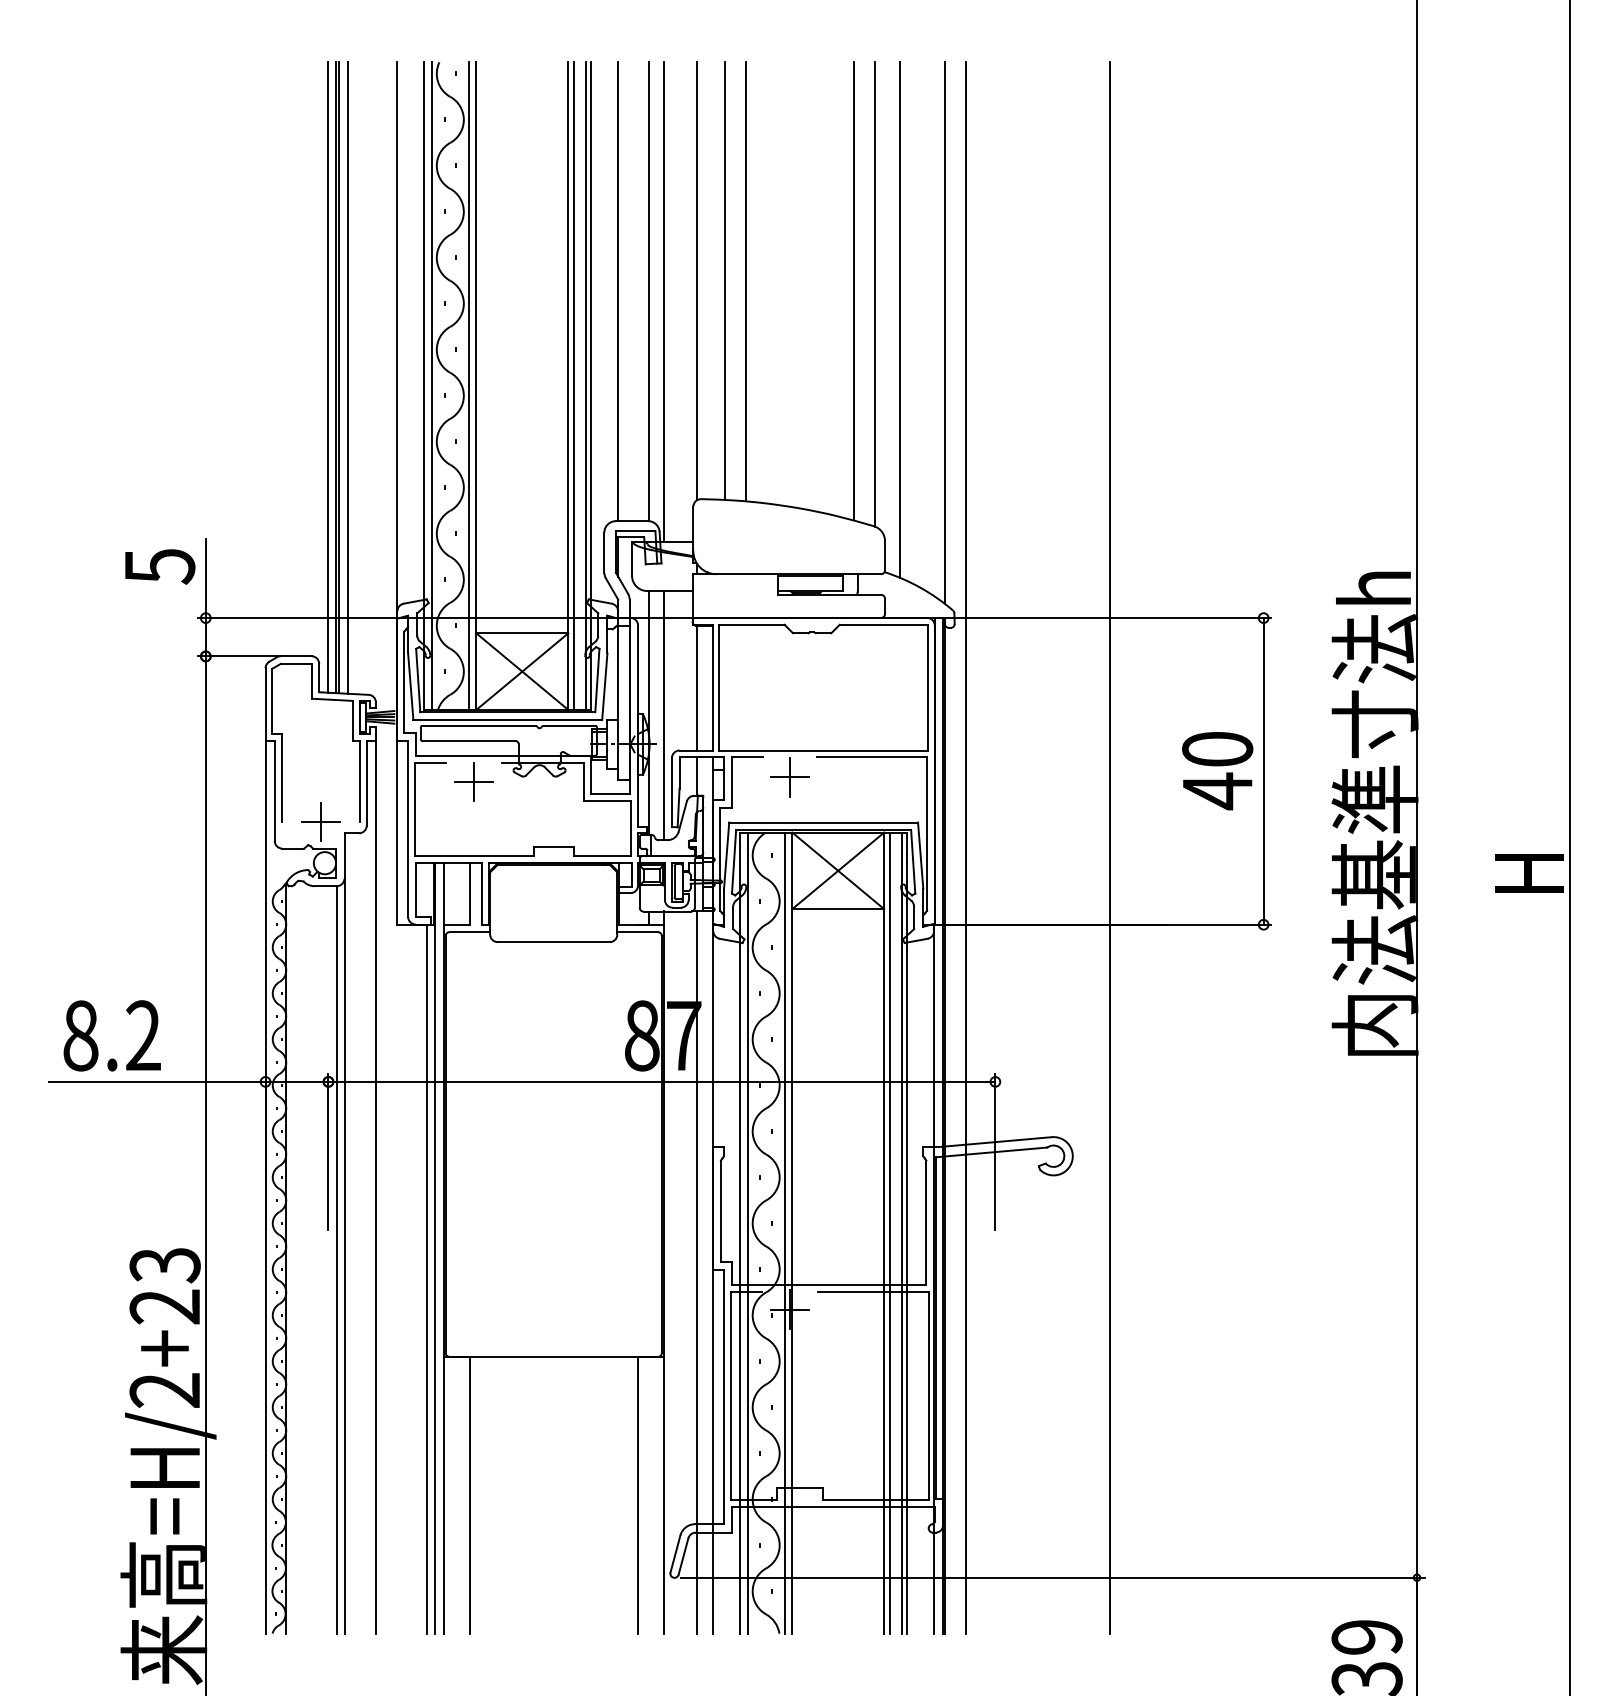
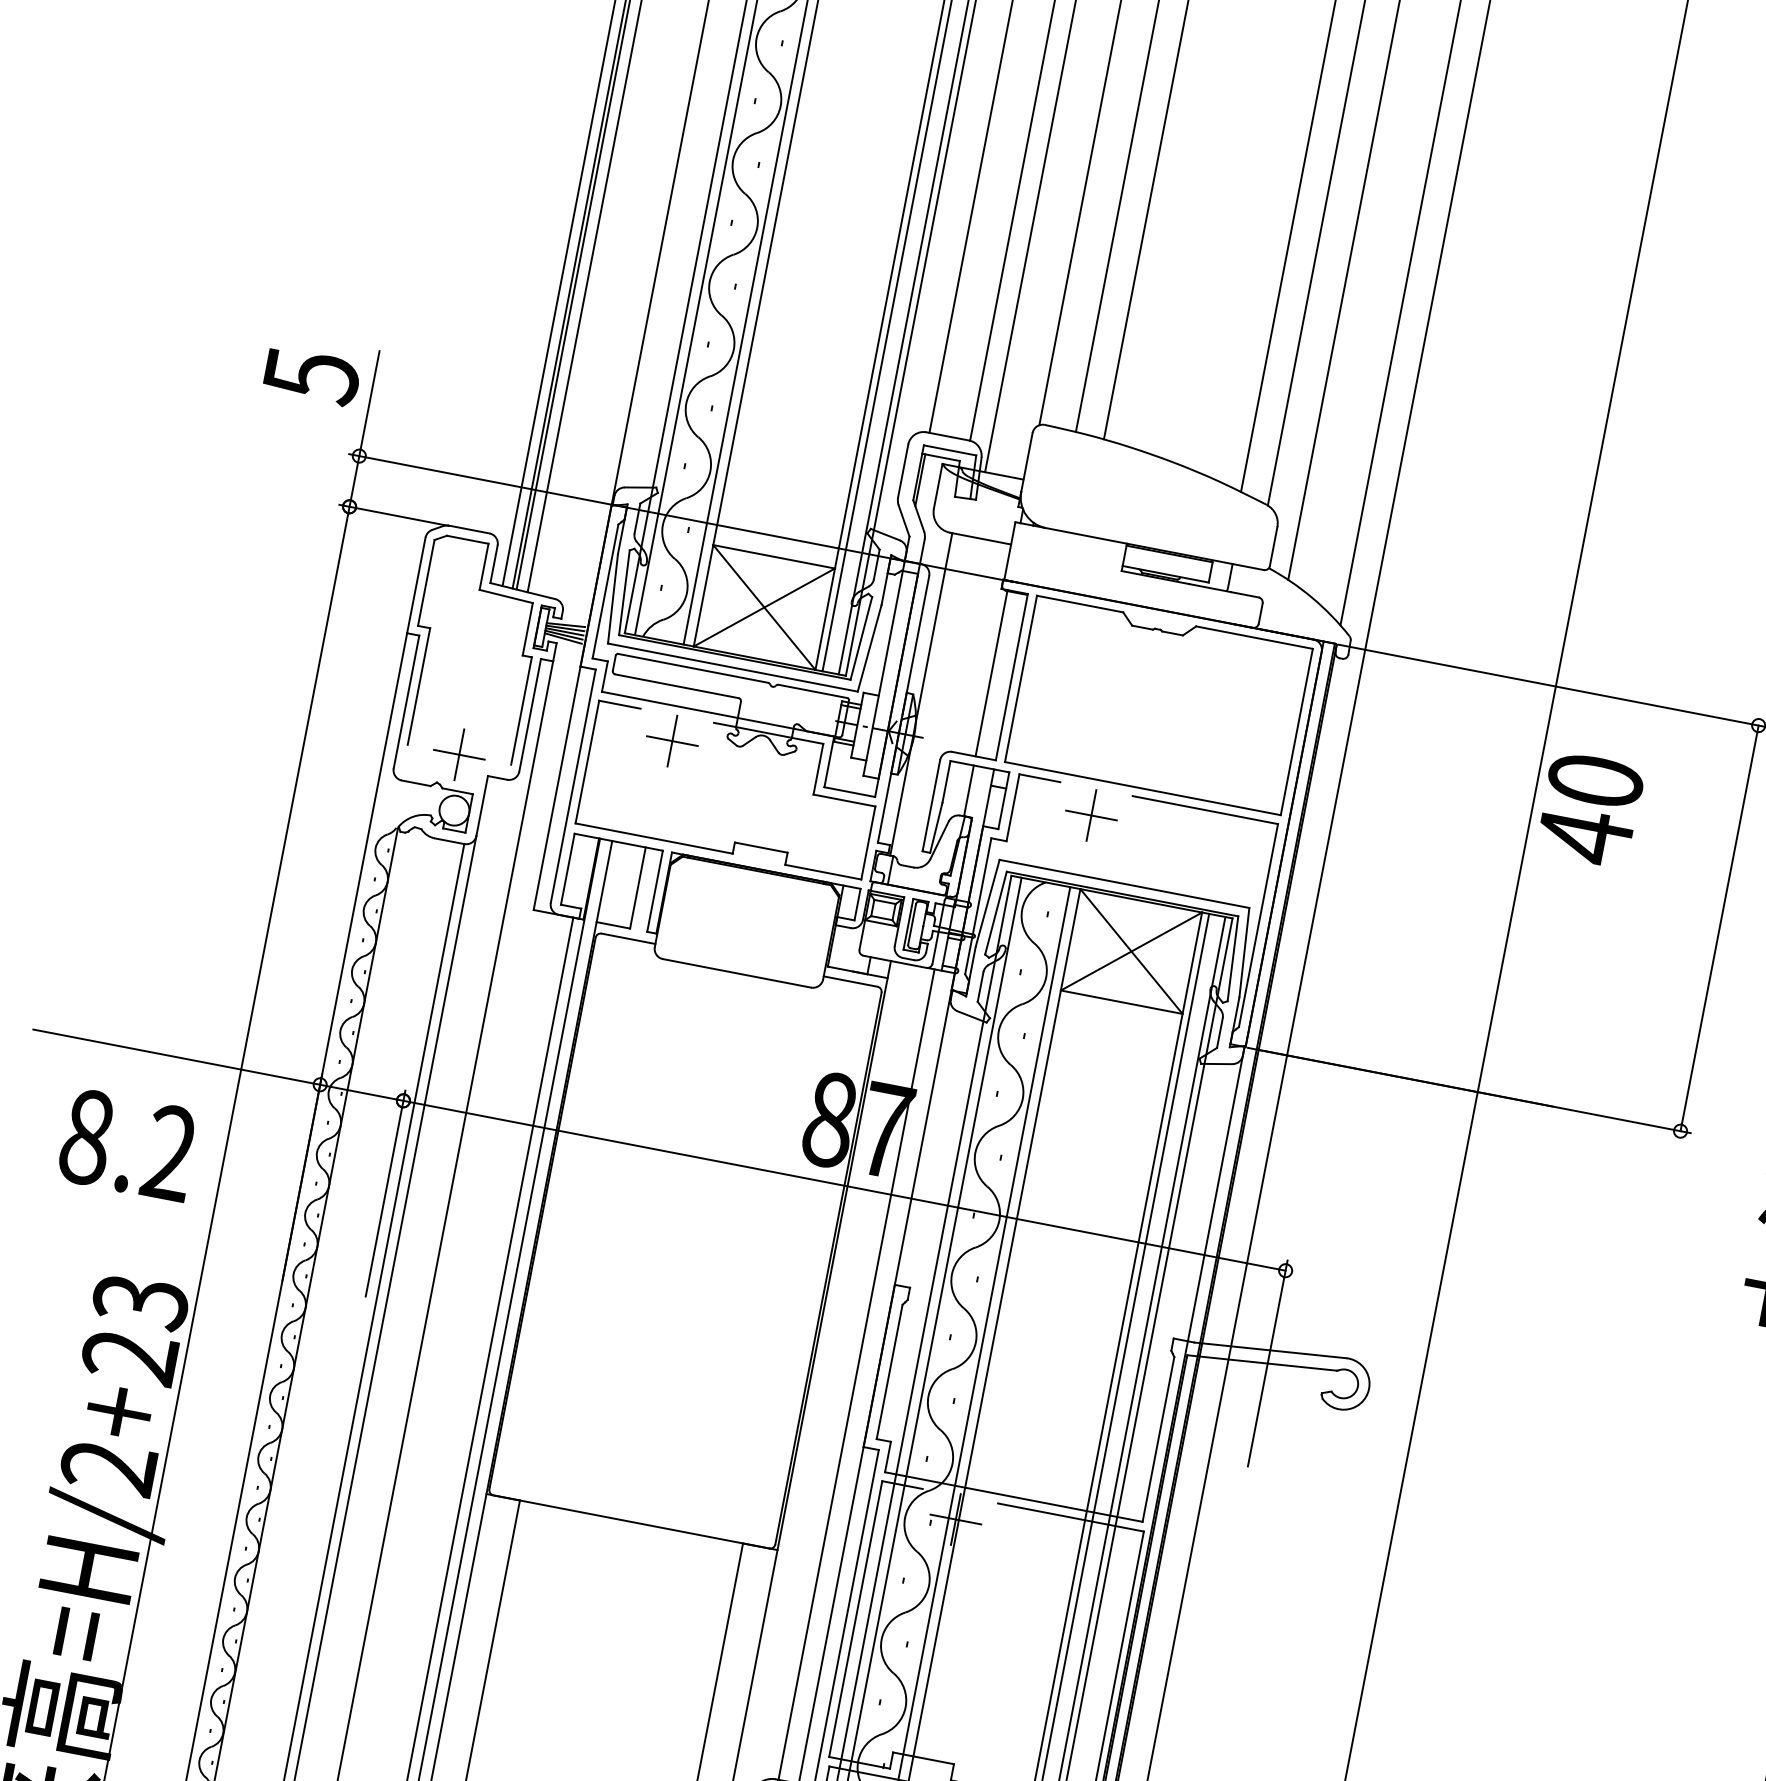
line: (664, 715) -> (941, 701), removed
text: (1217, 771) -> (1589, 810), moved
text: (111, 1035) -> (127, 1144), moved

